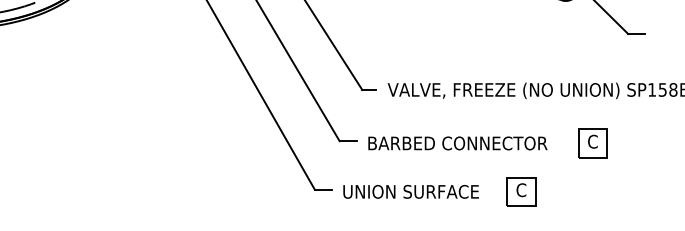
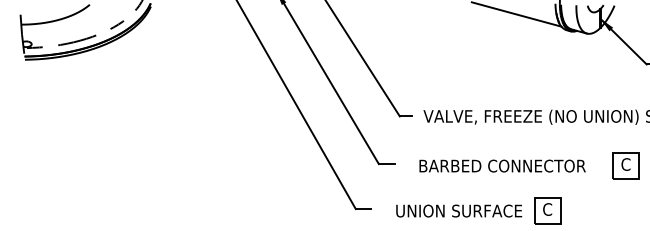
text: (457, 142) -> (502, 165), moved
part: (592, 142) -> (625, 165), moved
text: (411, 191) -> (459, 210), moved

